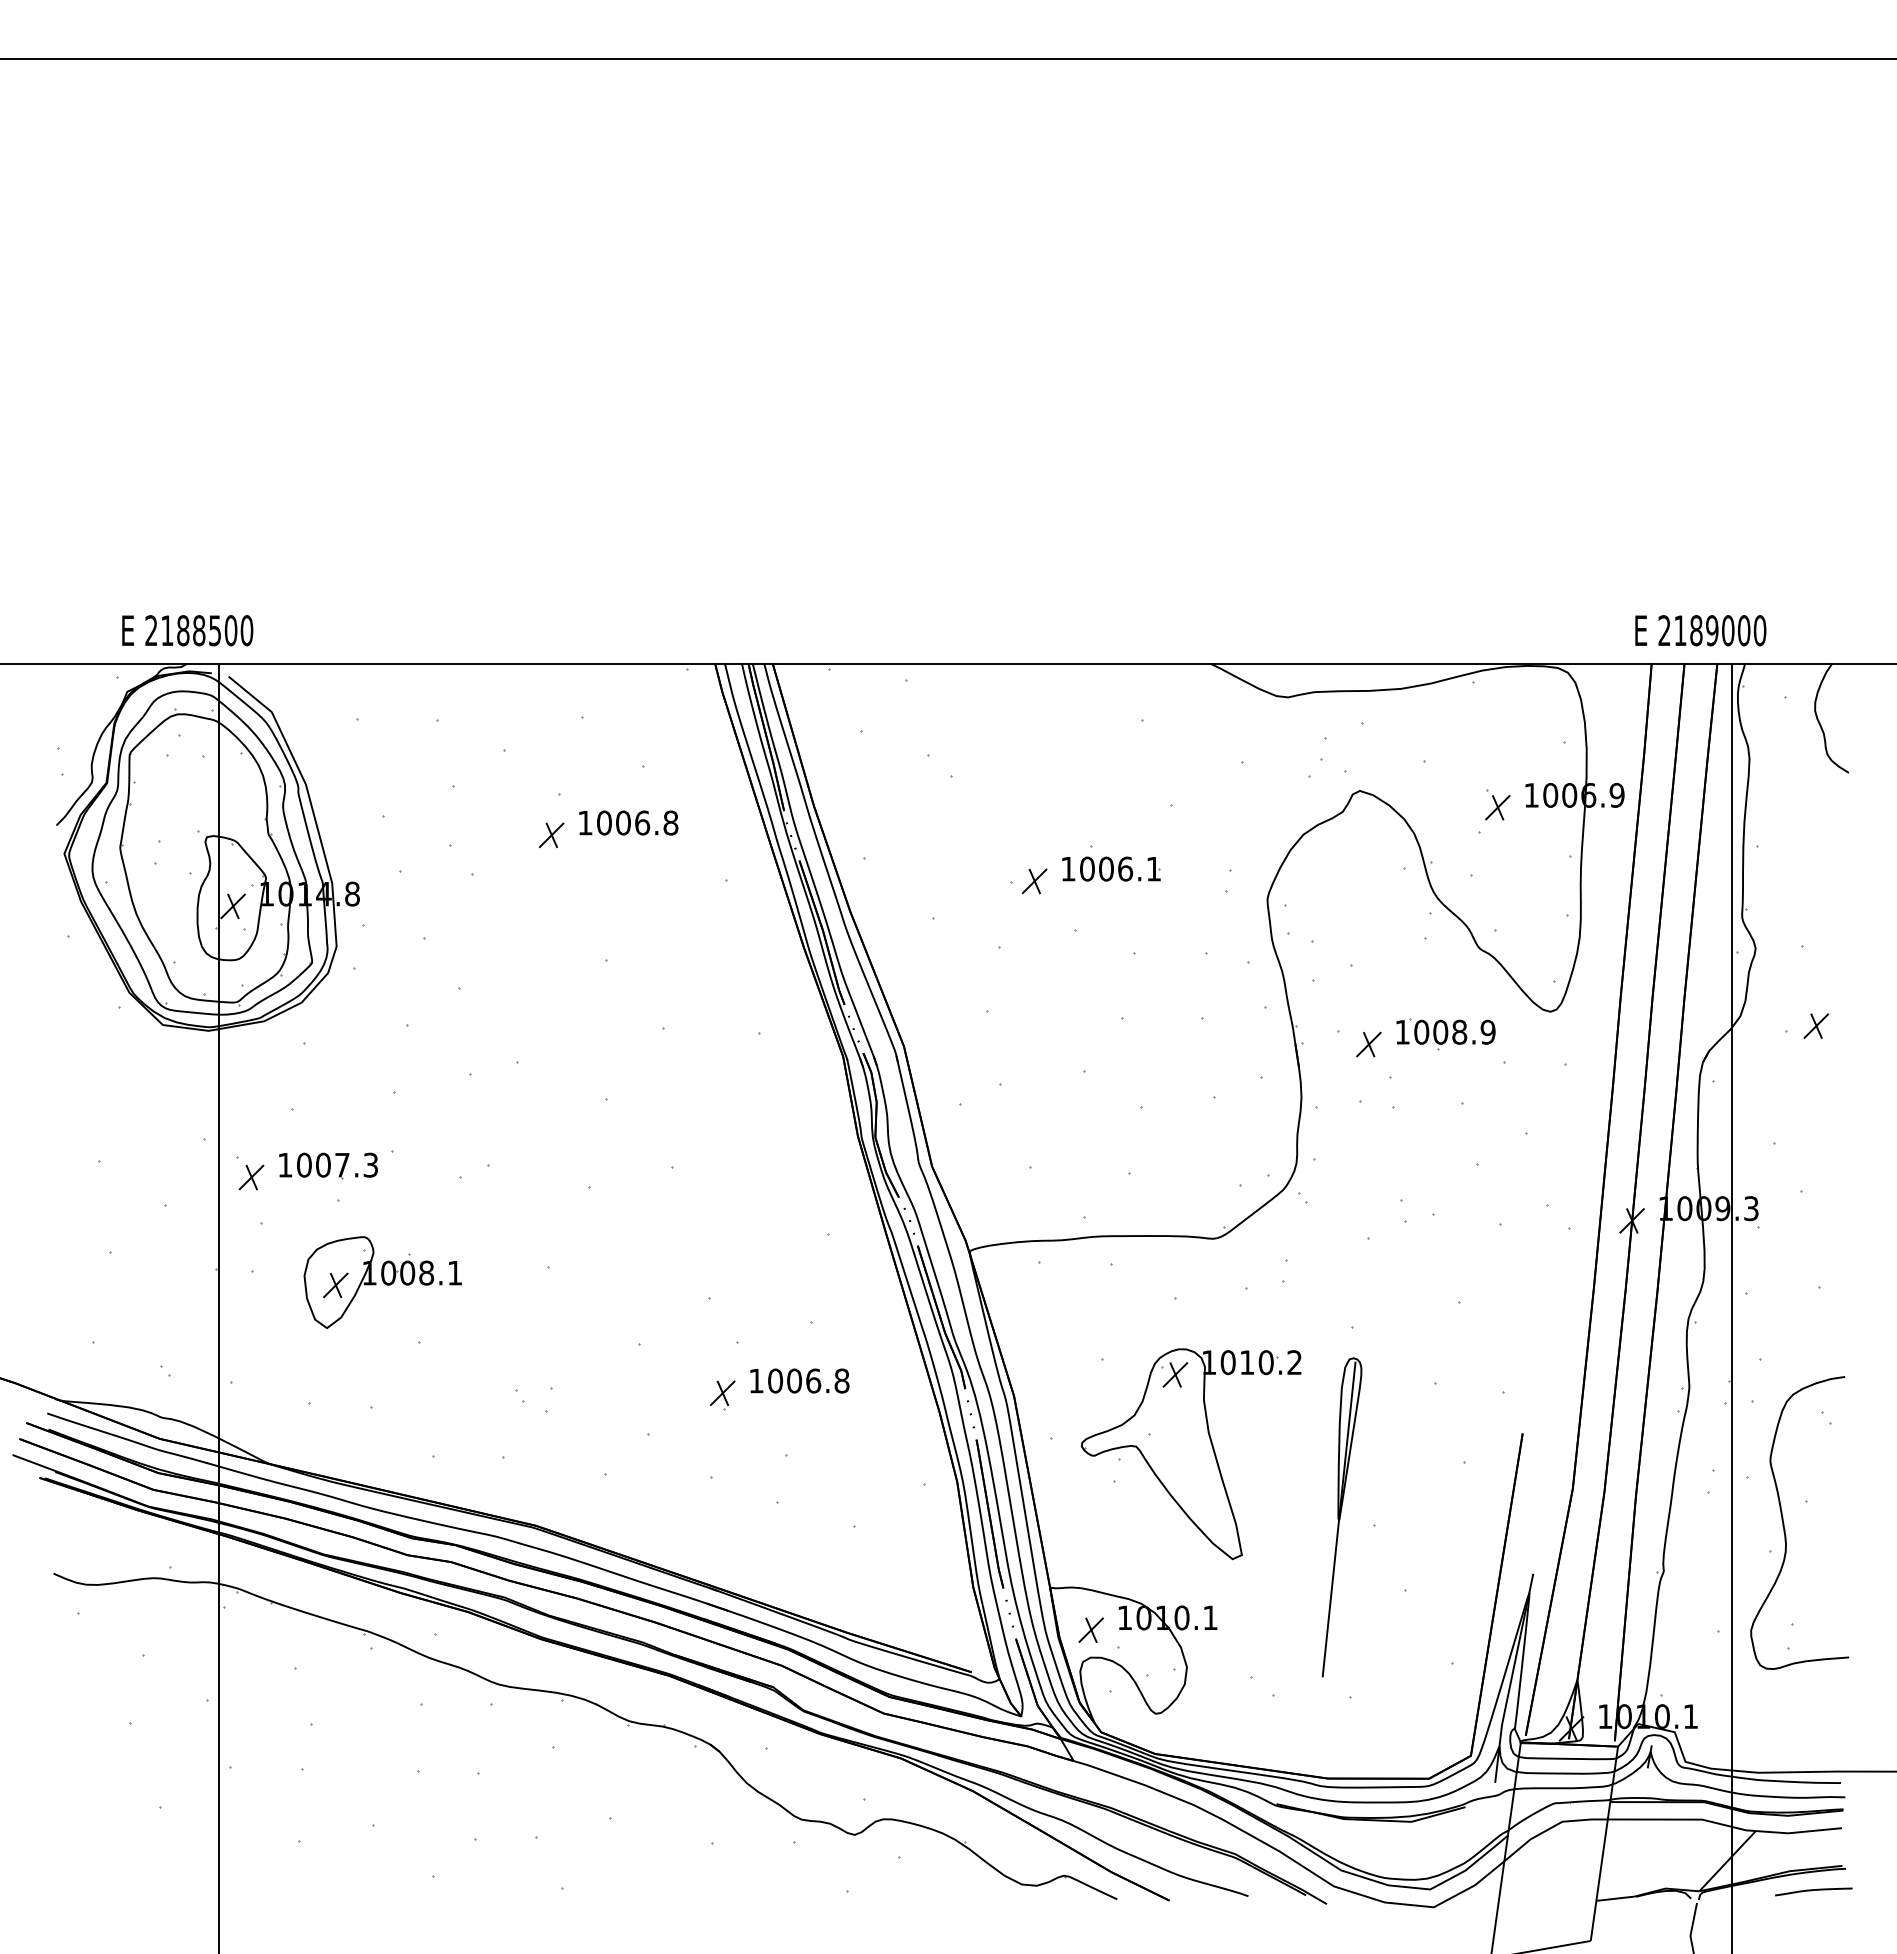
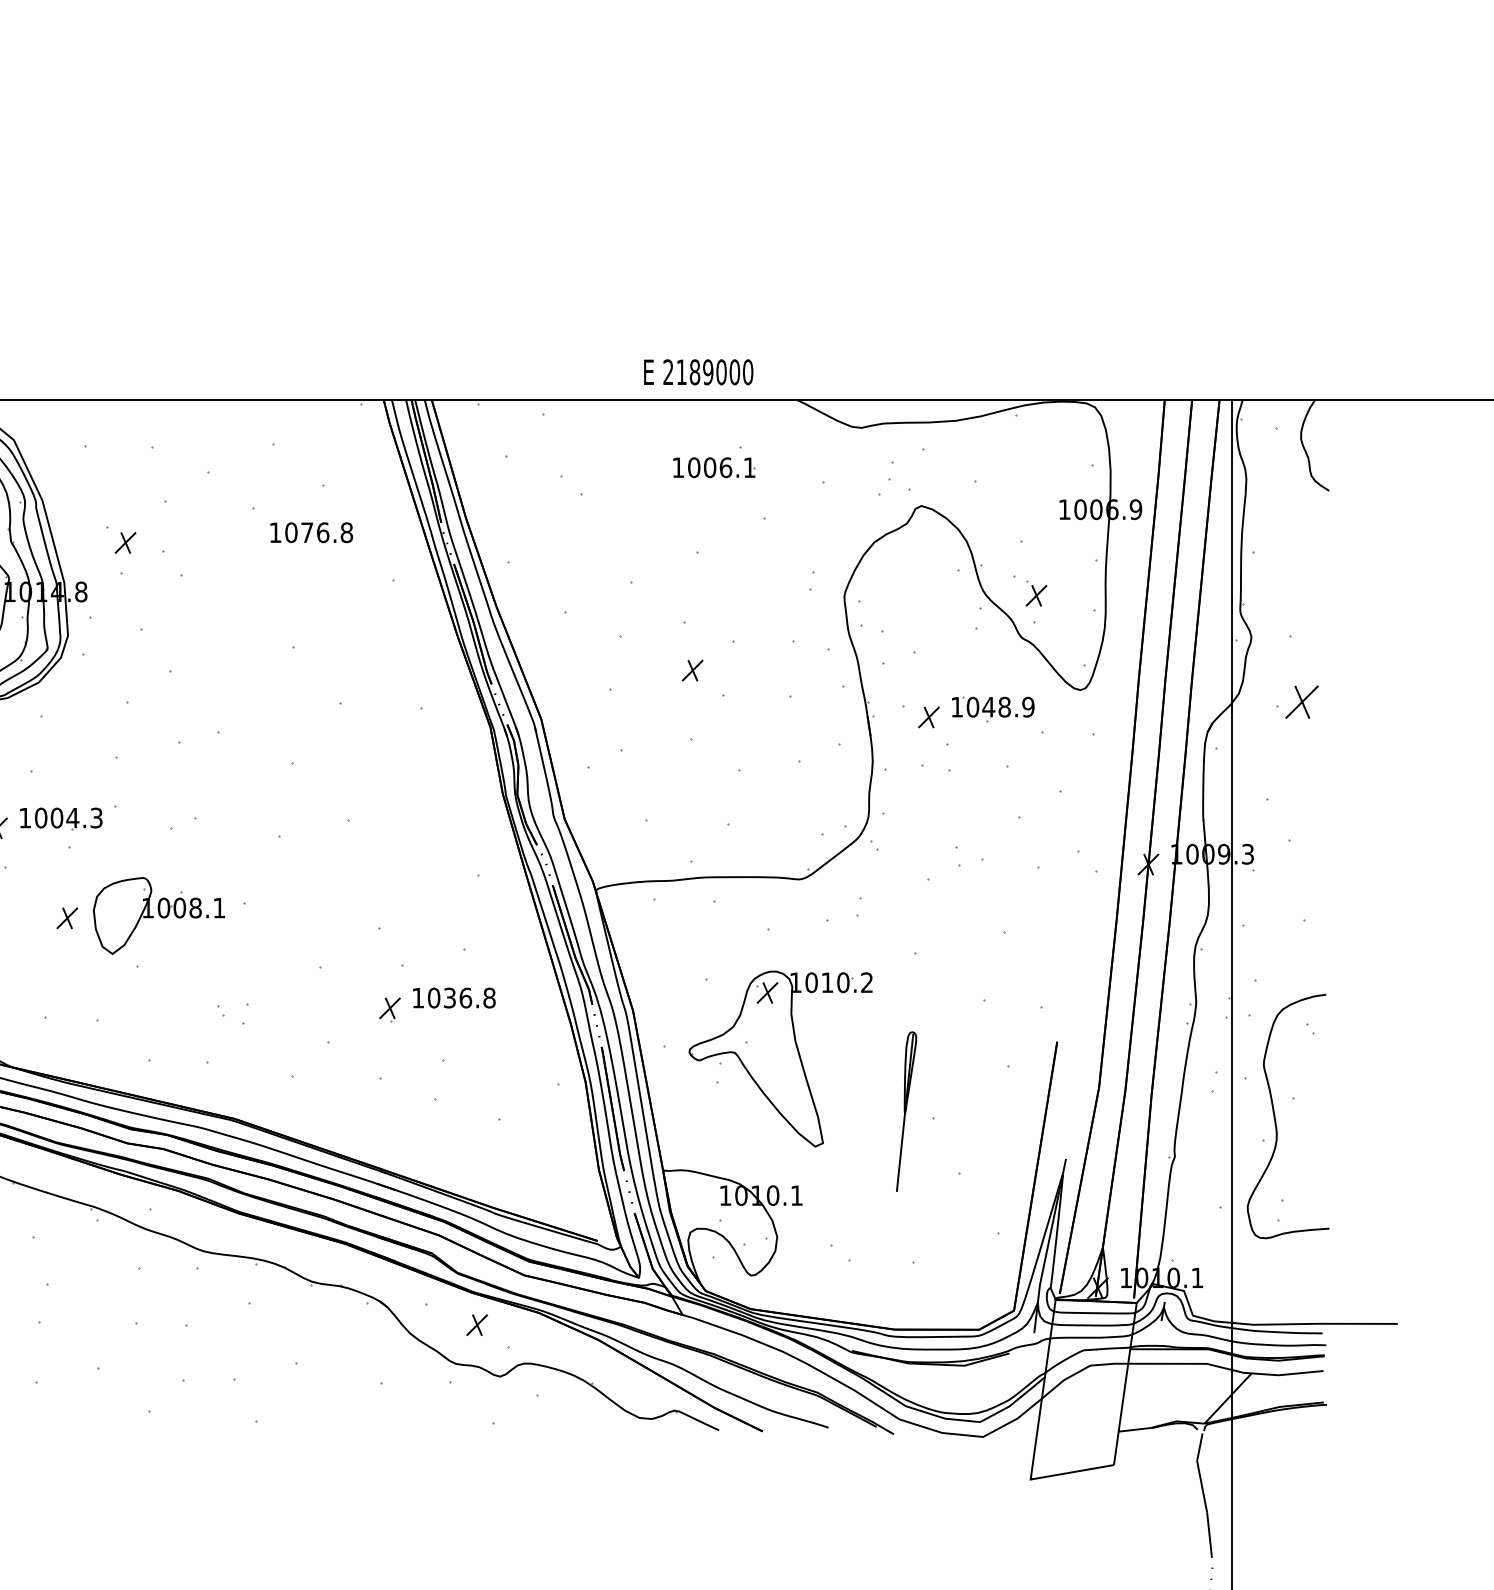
text: (1700, 630) -> (698, 372), moved
part: (1497, 804) -> (1036, 593), moved
text: (623, 822) -> (307, 532), 1006.8 -> 1076.8
part: (551, 835) -> (125, 543), moved
part: (1111, 868) -> (714, 467), moved
part: (1034, 881) -> (692, 670), moved
part: (1816, 1025) -> (1302, 701), size x1.6
text: (1440, 1031) -> (988, 706), 1008.9 -> 1048.9
text: (342, 1165) -> (72, 818), 1007.3 -> 1004.3
part: (382, 1282) -> (158, 915), moved
text: (794, 1380) -> (449, 997), 1006.8 -> 1036.8
part: (1341, 1517) -> (906, 1111), size x0.6
part: (1090, 1629) -> (476, 1324), moved
curve: (1813, 1890) -> (1299, 1422), removed

